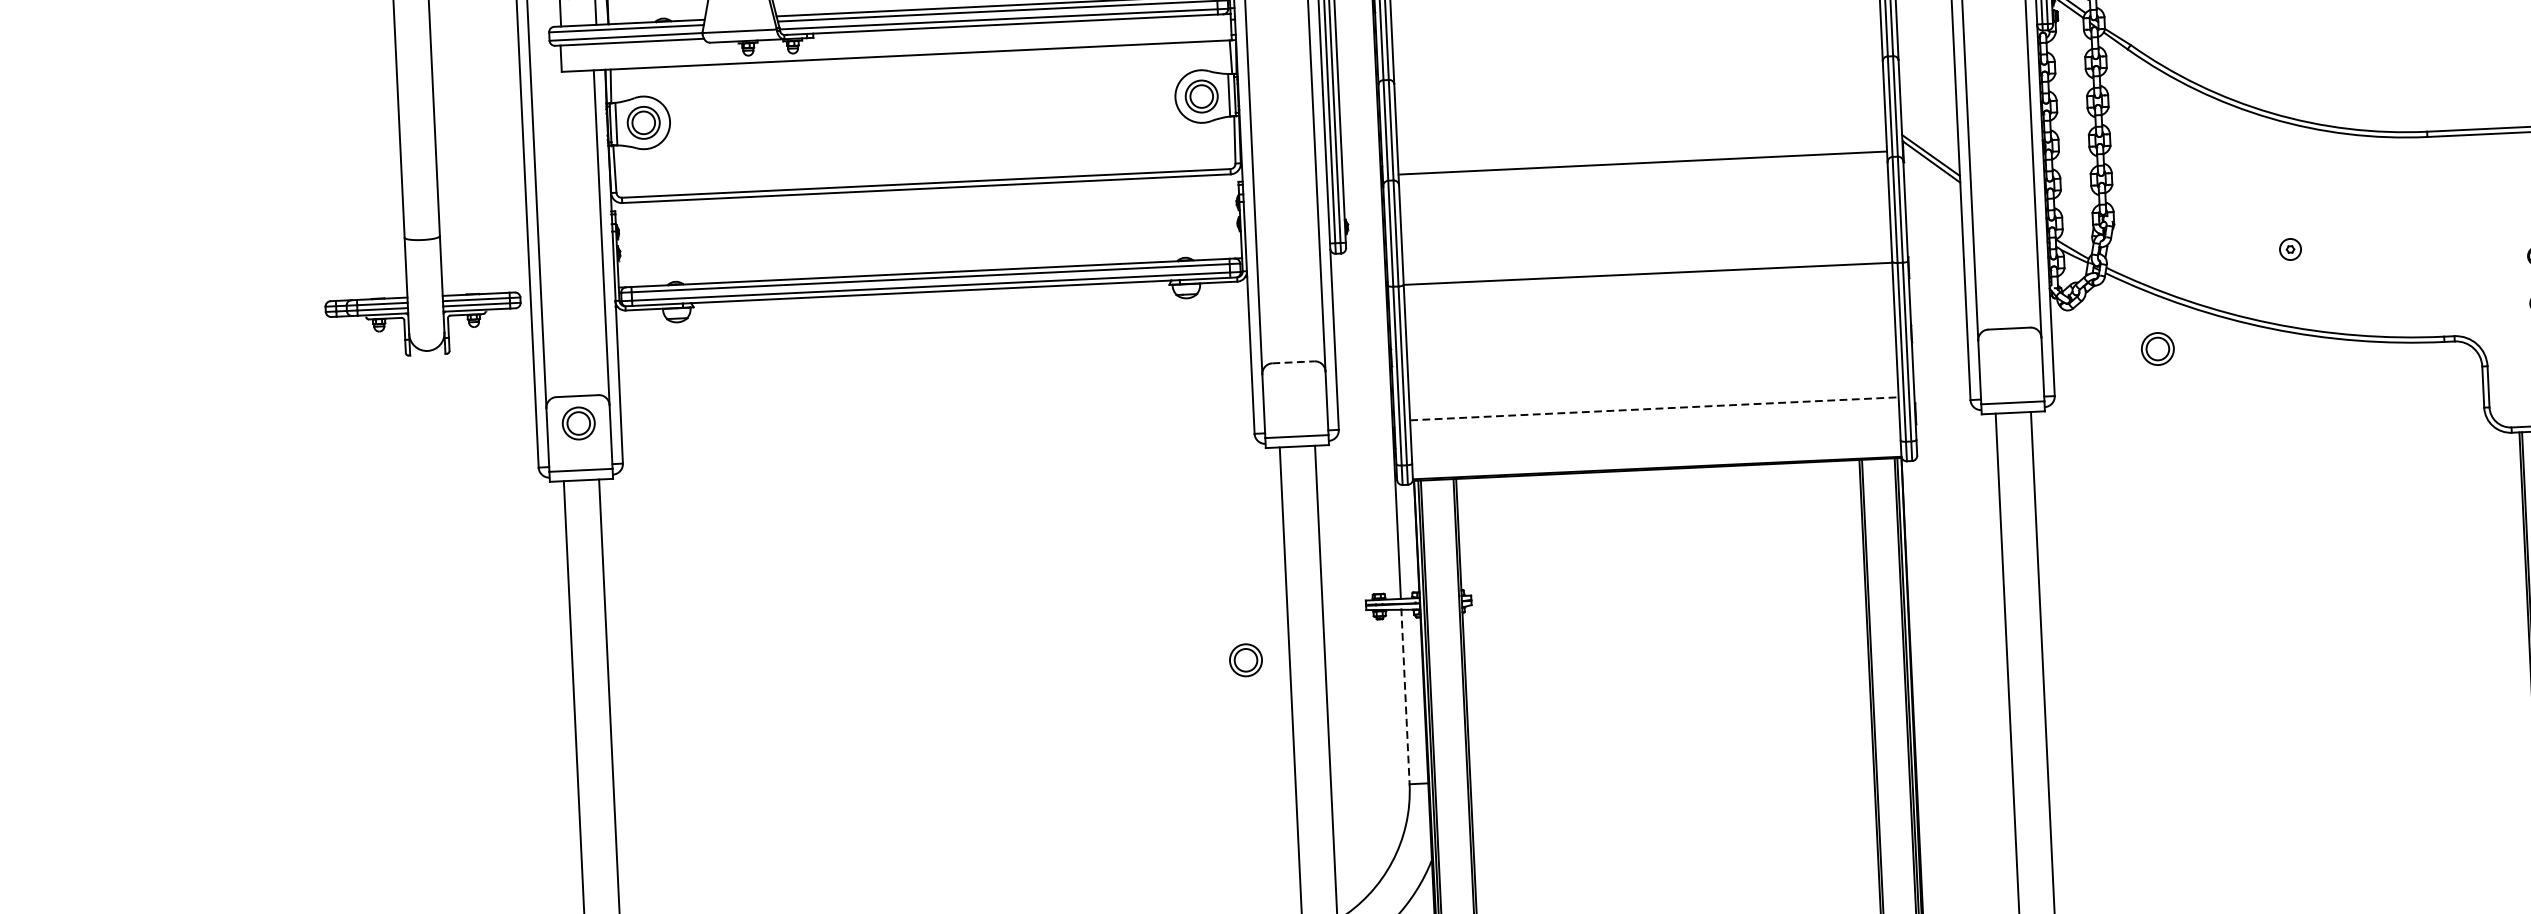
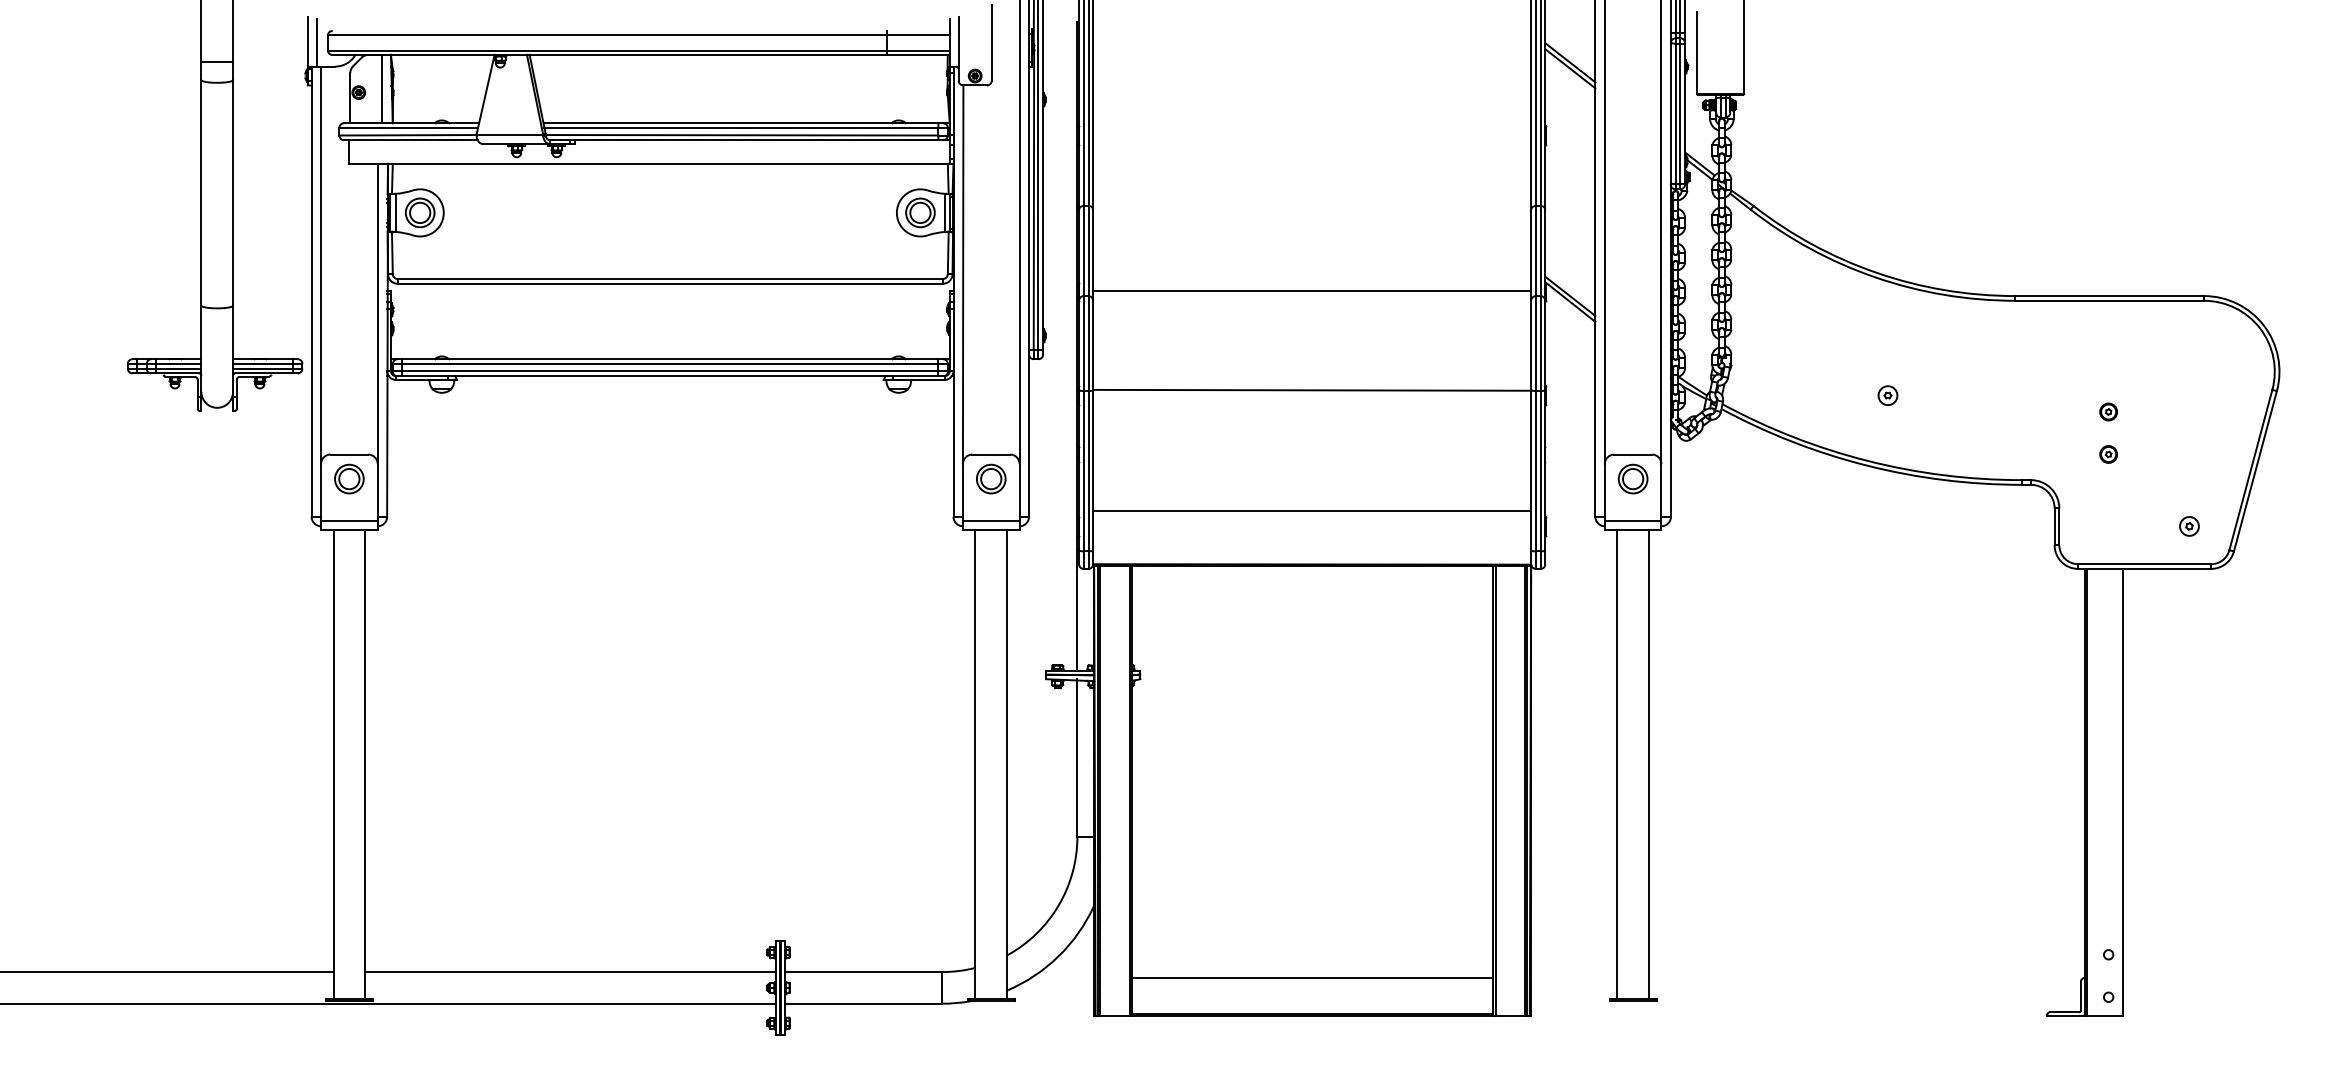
part: (2157, 348) -> (1632, 478), moved
line: (1293, 362) -> (991, 454), dashed -> solid
line: (1654, 408) -> (1312, 511), dashed -> solid
part: (1246, 659) -> (991, 478), moved
line: (1405, 696) -> (1077, 758), dashed -> solid

